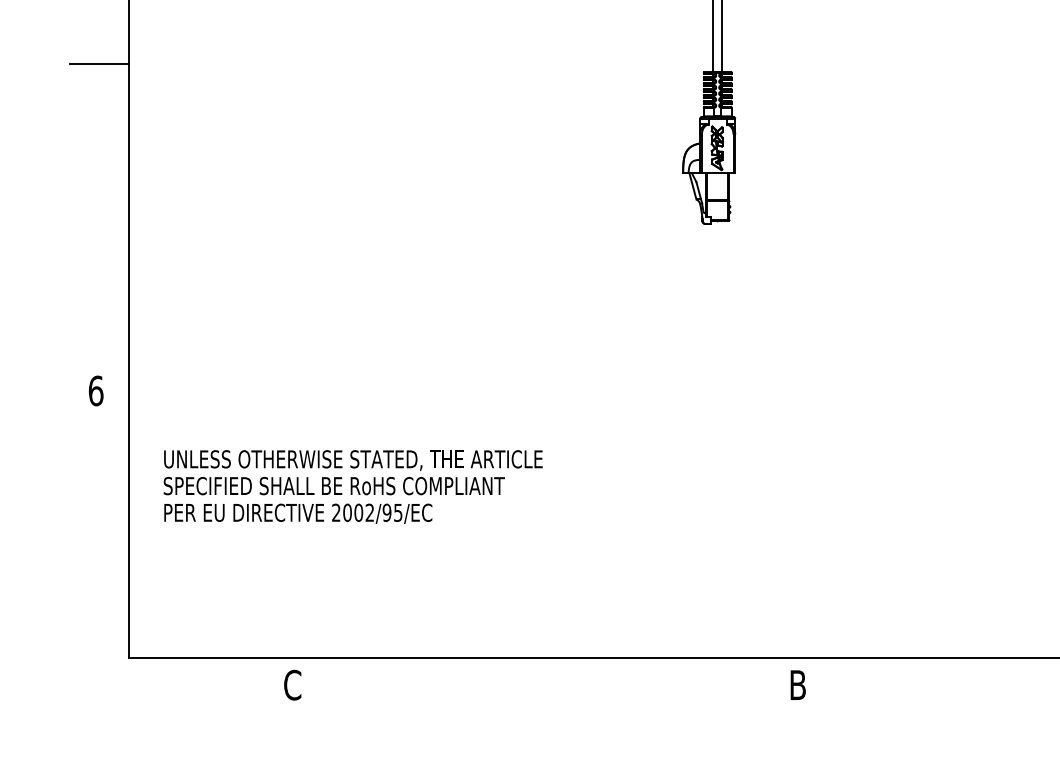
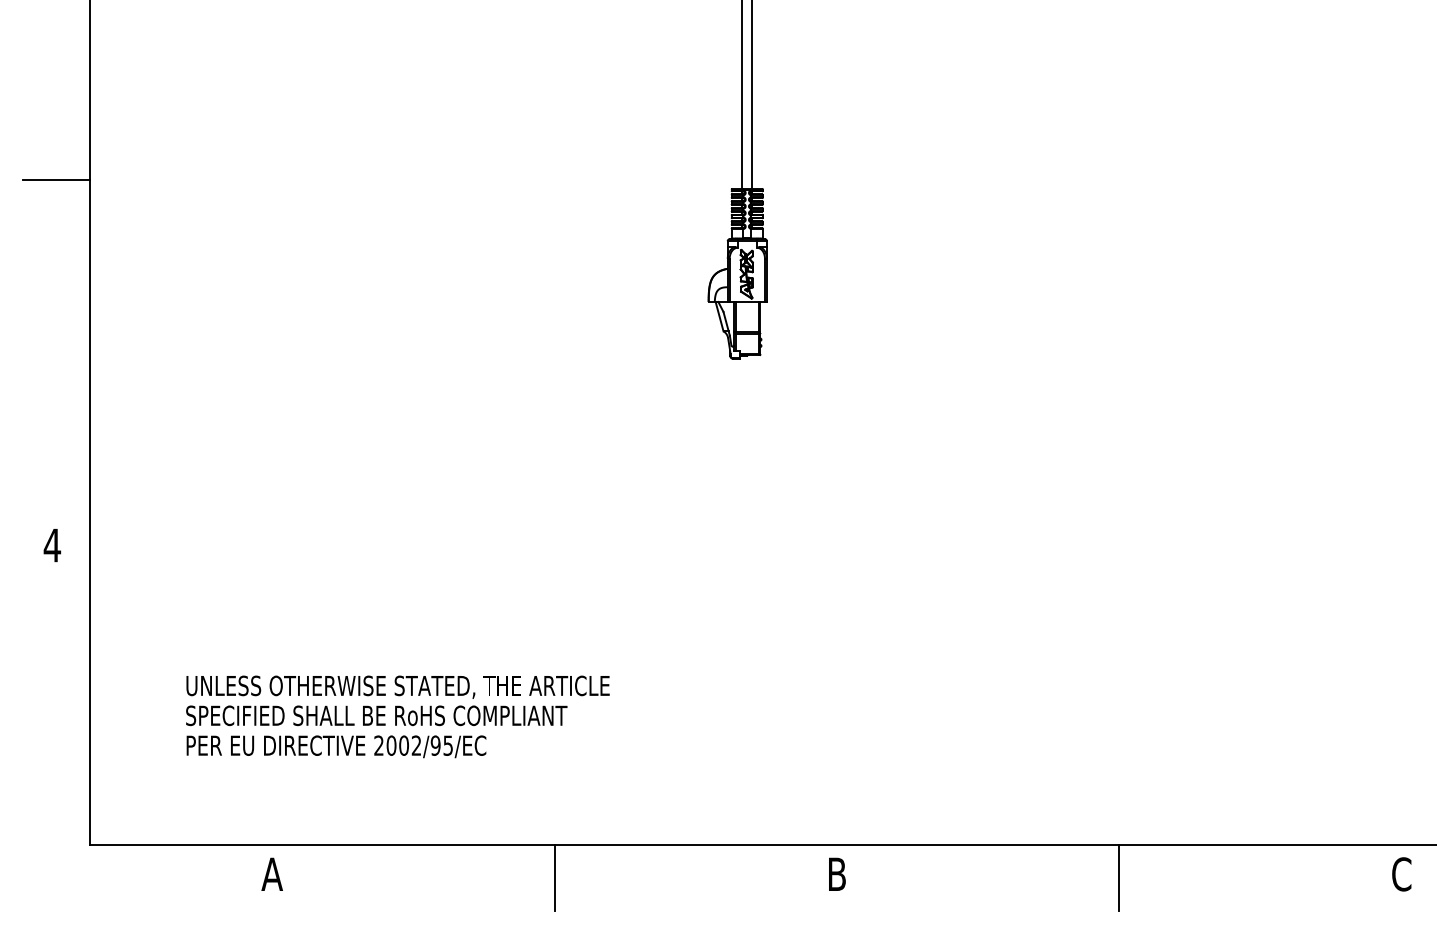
text: (96, 390) -> (52, 545), 6 -> 4
text: (352, 486) -> (397, 716), moved
text: (292, 685) -> (271, 874), C -> A
line: (545, 687) -> (554, 877), added
line: (1050, 687) -> (1119, 877), added

